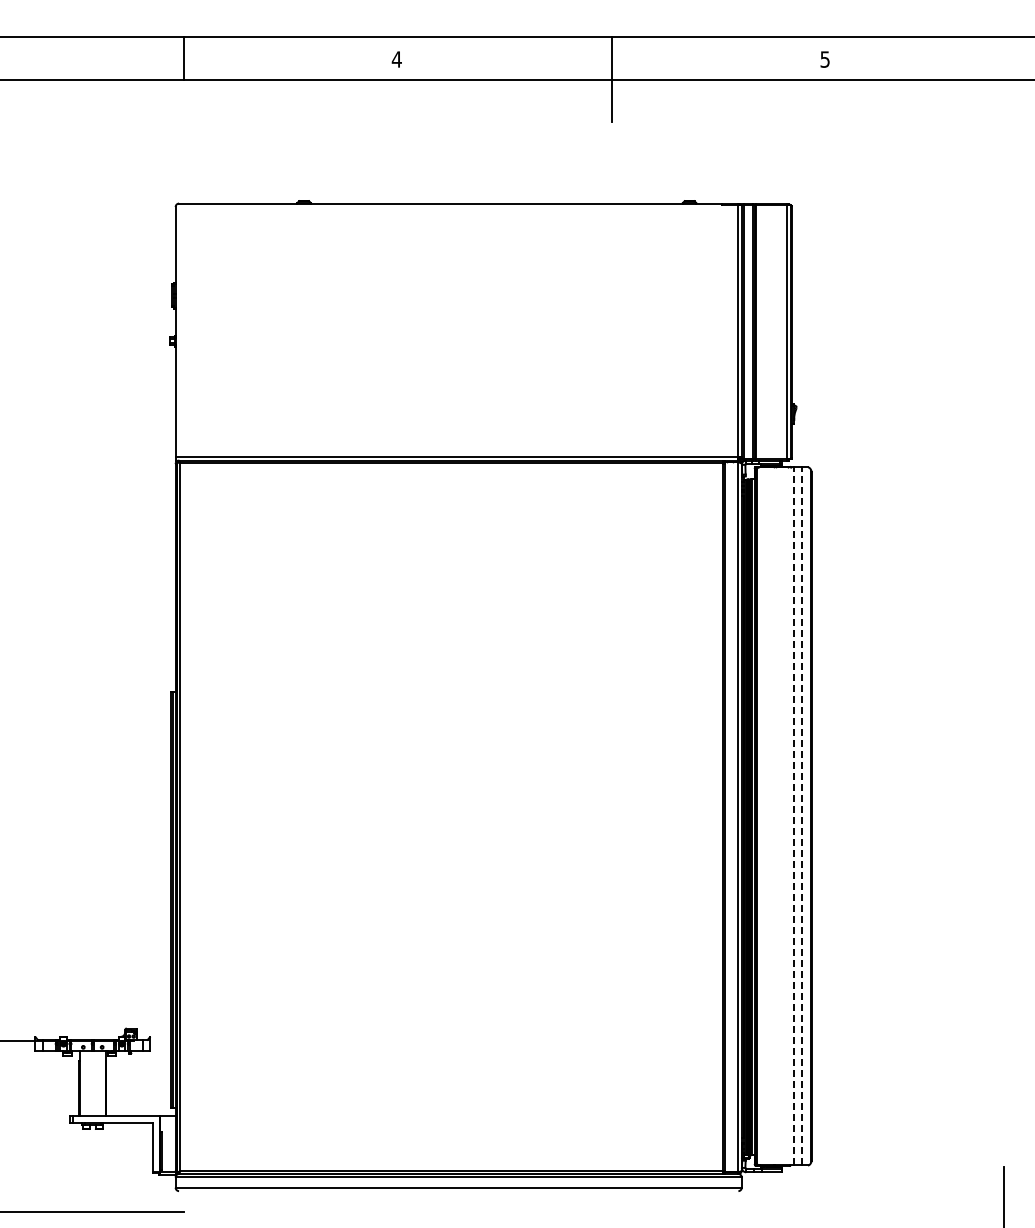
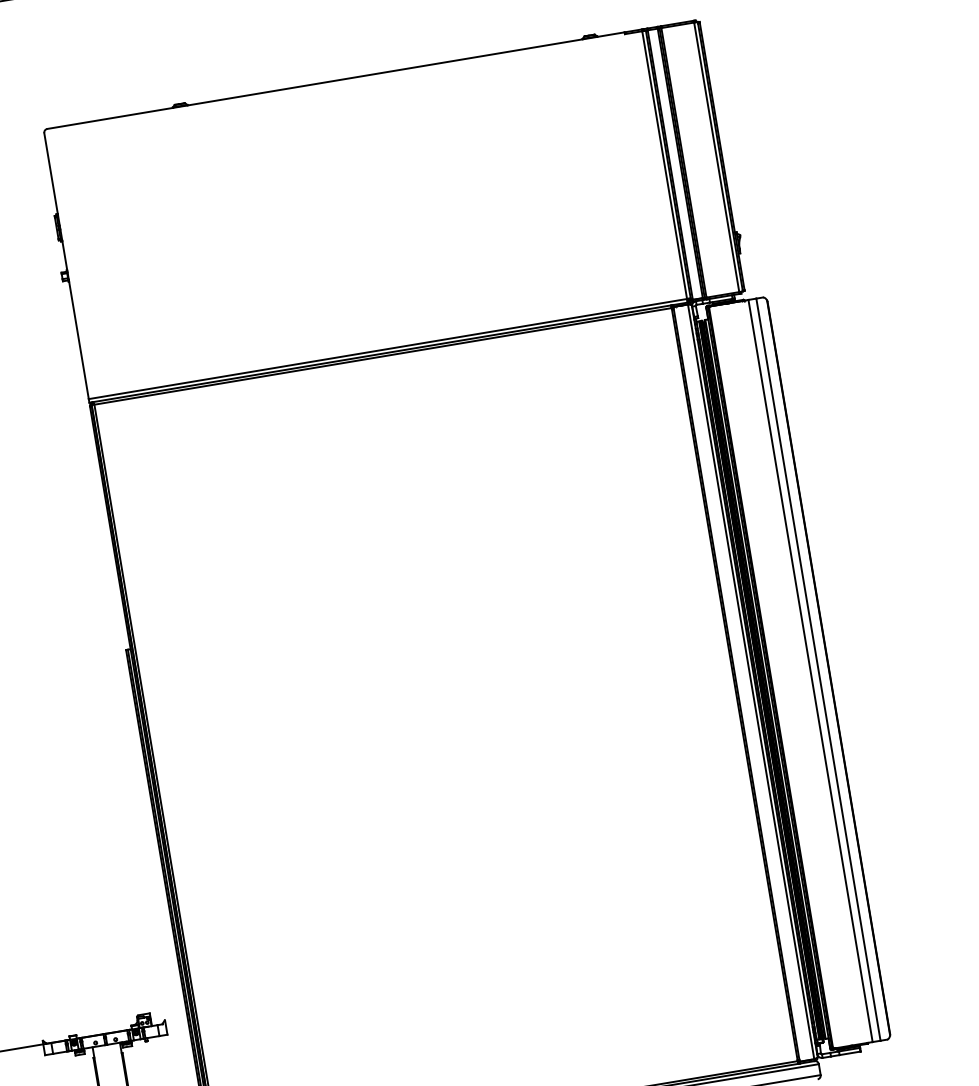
line: (794, 815) -> (810, 670), dashed -> solid
line: (801, 815) -> (817, 668), dashed -> solid

